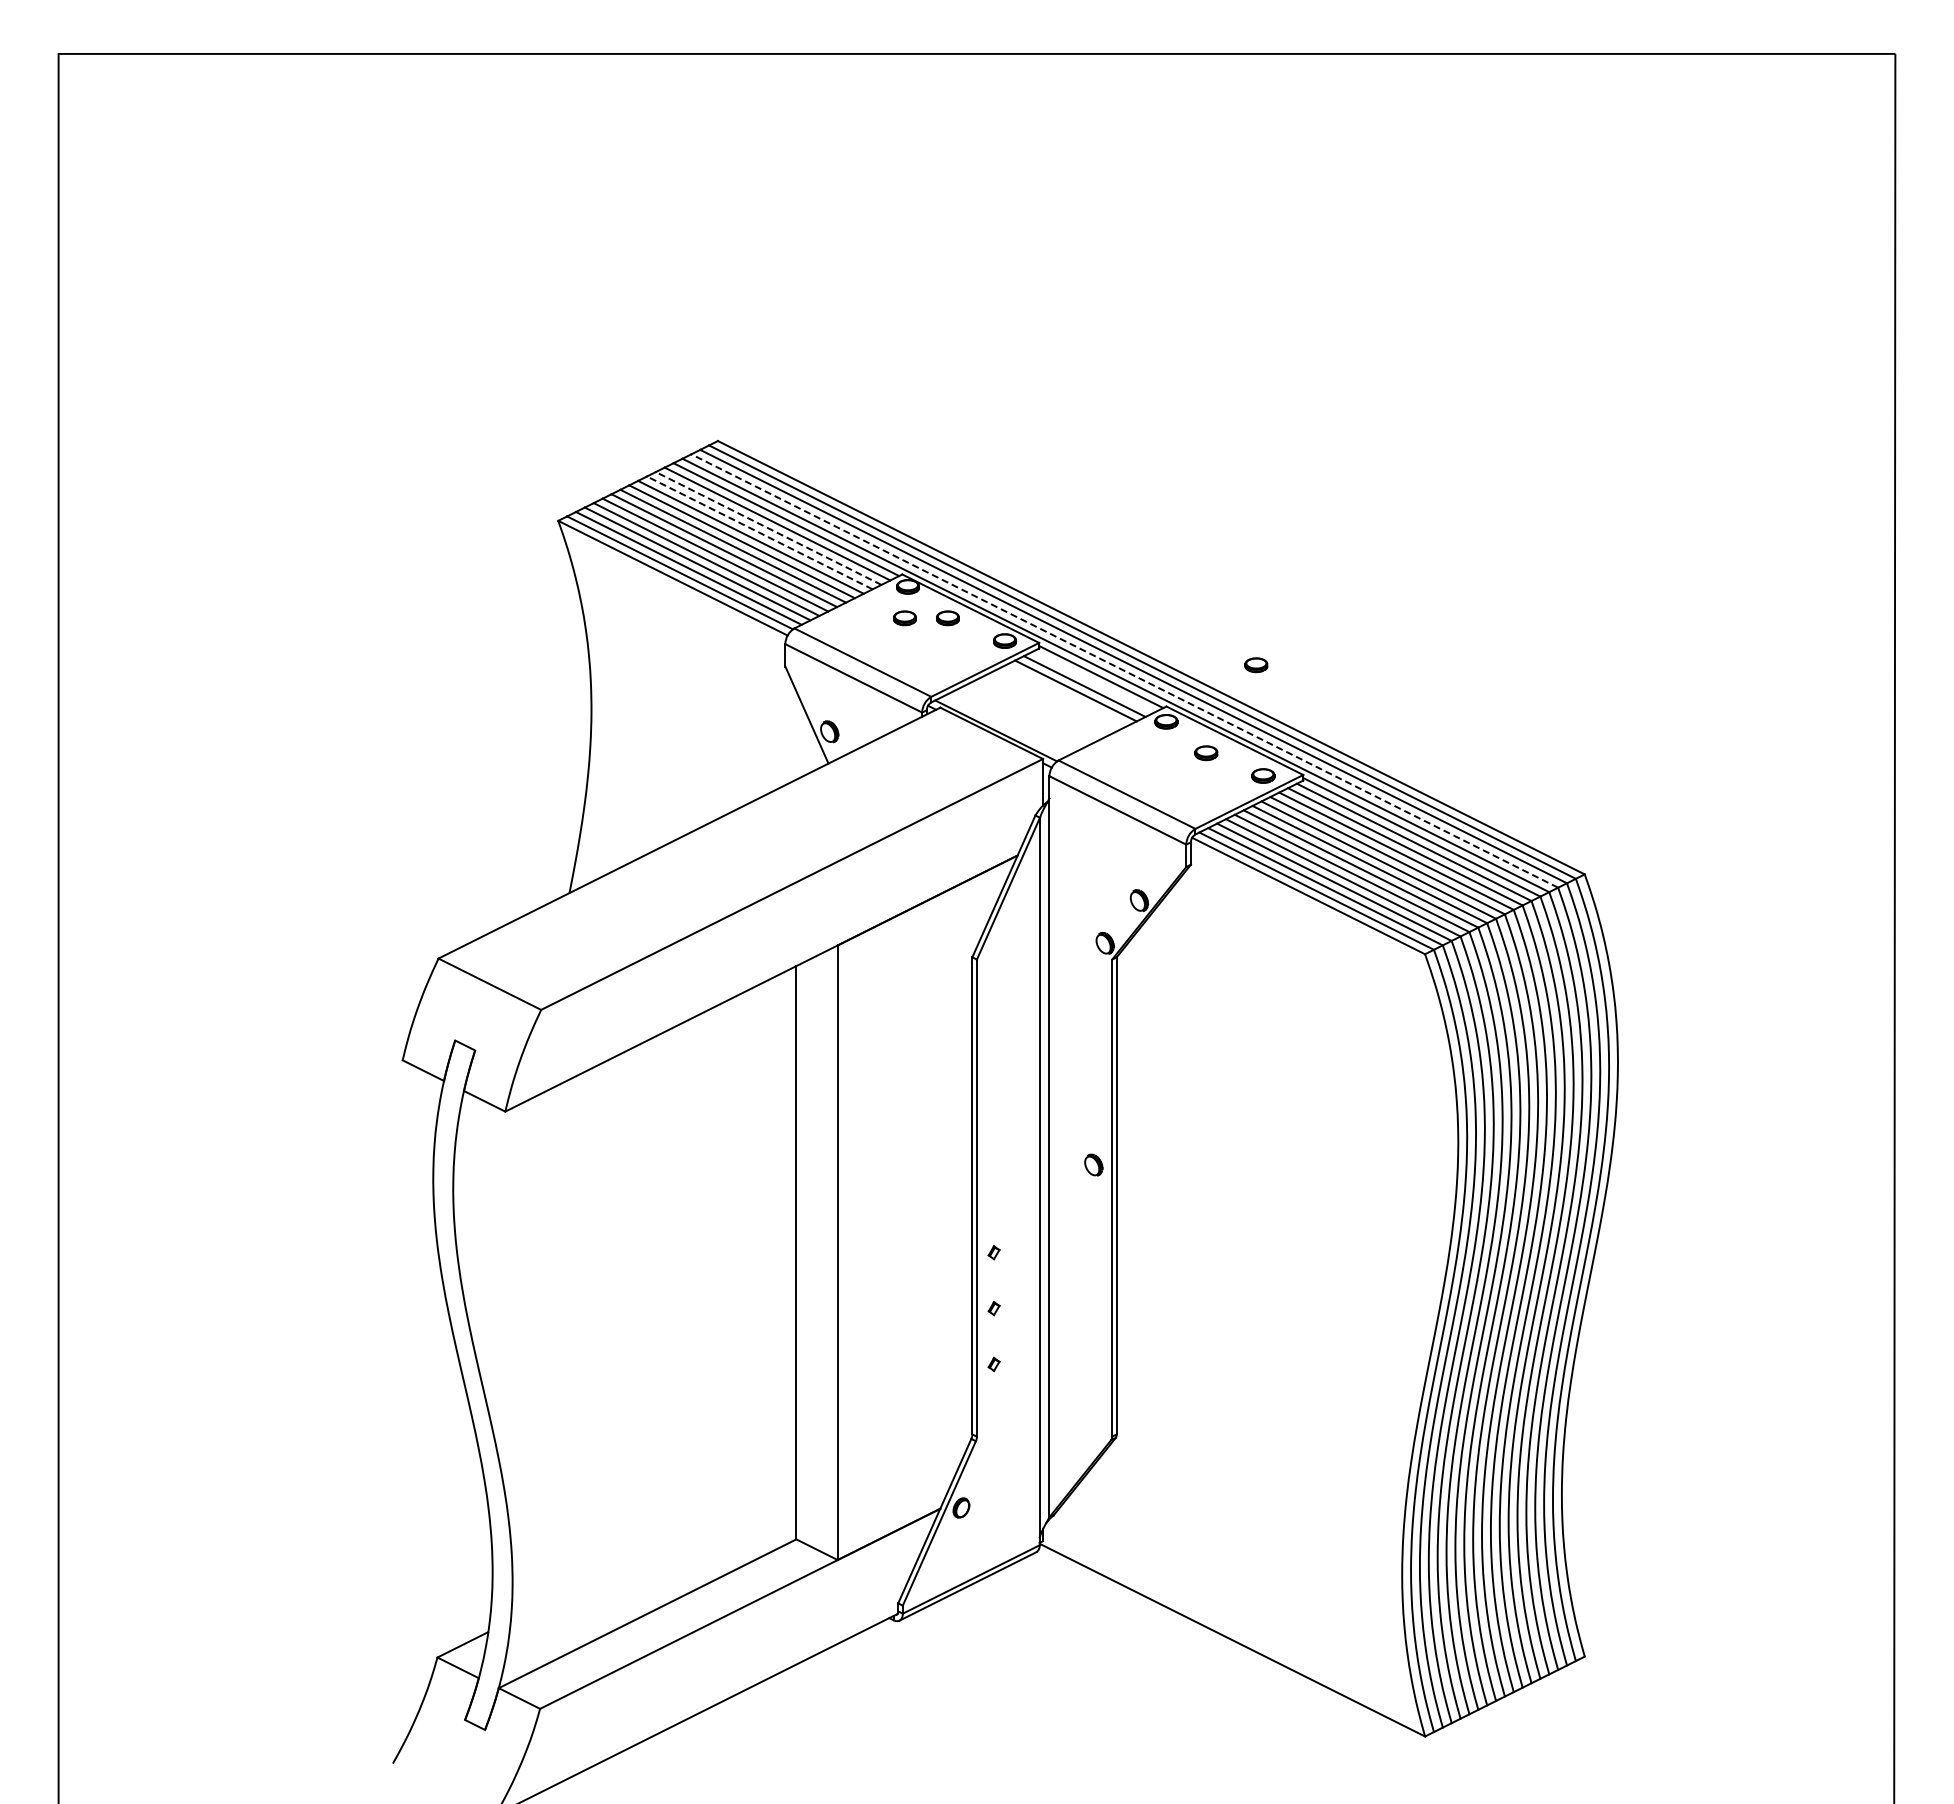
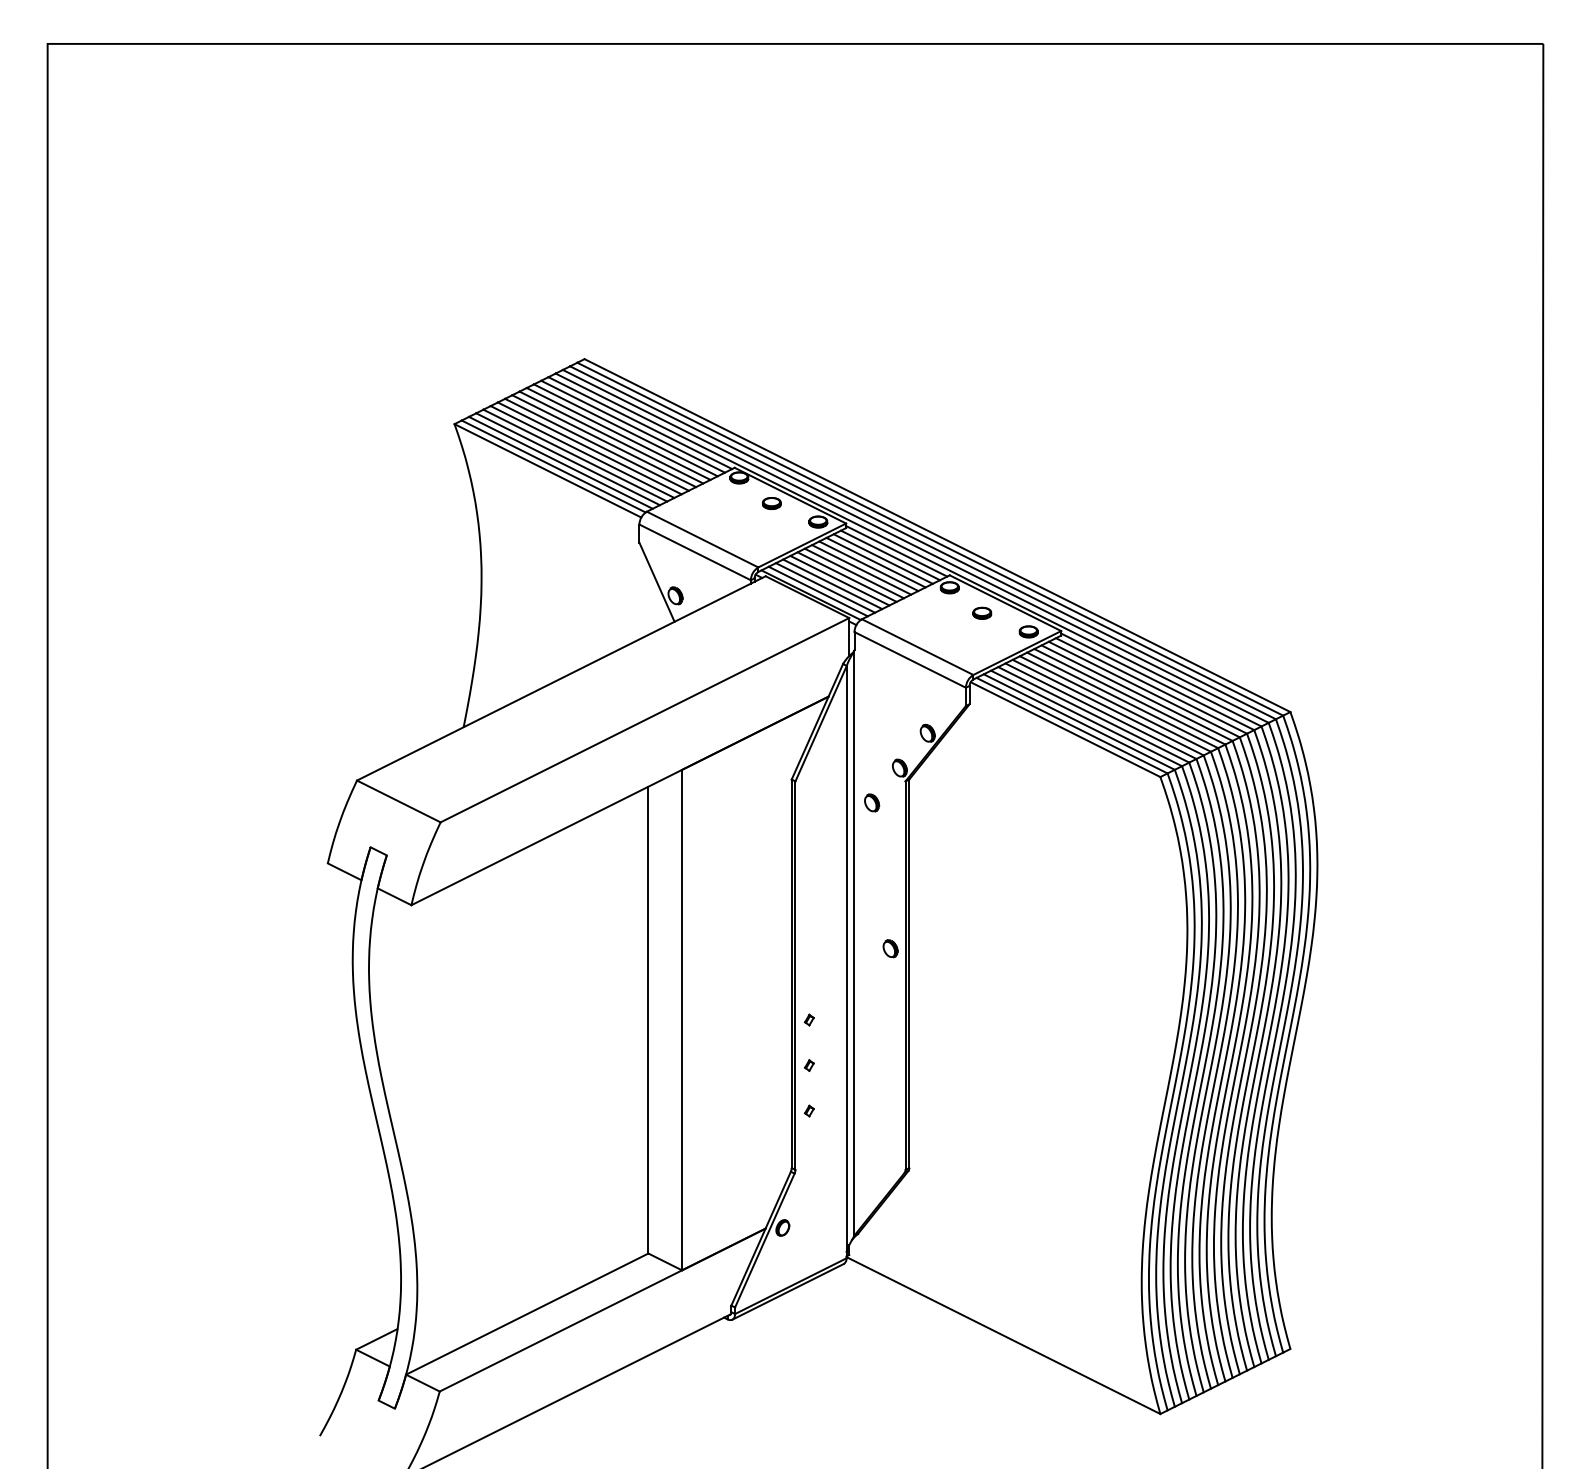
line: (768, 528) -> (625, 430), dashed -> solid
line: (759, 532) -> (618, 433), dashed -> solid
part: (904, 618) -> (736, 503), removed
part: (1256, 665) -> (1023, 541), removed
line: (1124, 671) -> (915, 546), dashed -> solid
line: (1093, 681) -> (890, 554), added
line: (1066, 695) -> (868, 566), added
line: (1058, 699) -> (861, 569), added
line: (1049, 703) -> (854, 572), added
line: (1040, 708) -> (847, 576), added
line: (1031, 712) -> (839, 580), added
line: (1022, 717) -> (832, 584), added
line: (1013, 721) -> (825, 587), added
line: (1004, 726) -> (817, 591), added
part: (1070, 985) -> (871, 802), added

